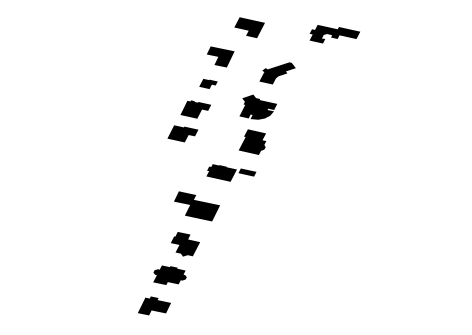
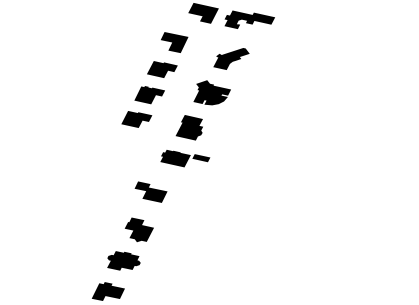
part: (334, 34) -> (249, 20), moved
part: (208, 83) -> (162, 69), size x1.67
part: (252, 141) -> (189, 127), moved
part: (197, 206) -> (151, 192), size x0.71

